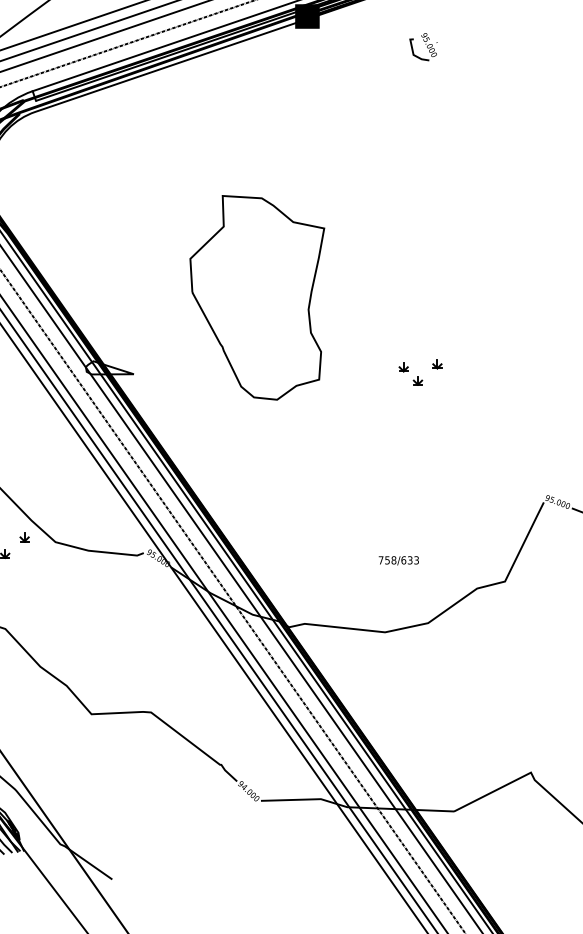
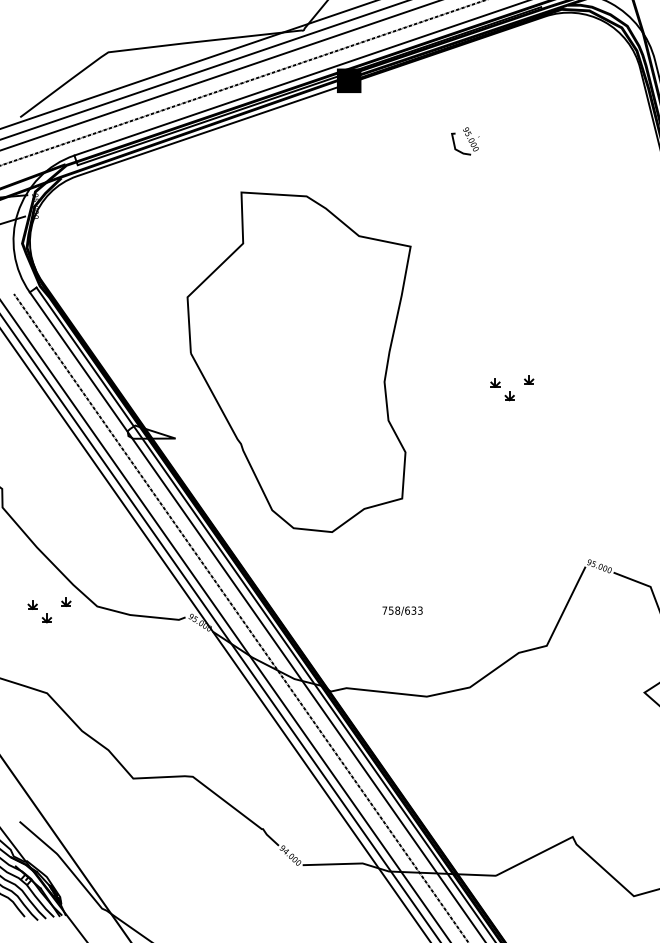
part: (423, 47) -> (465, 141), moved
part: (256, 297) -> (298, 361), size x1.67
part: (420, 373) -> (512, 388), moved
text: (398, 560) -> (402, 610), moved

